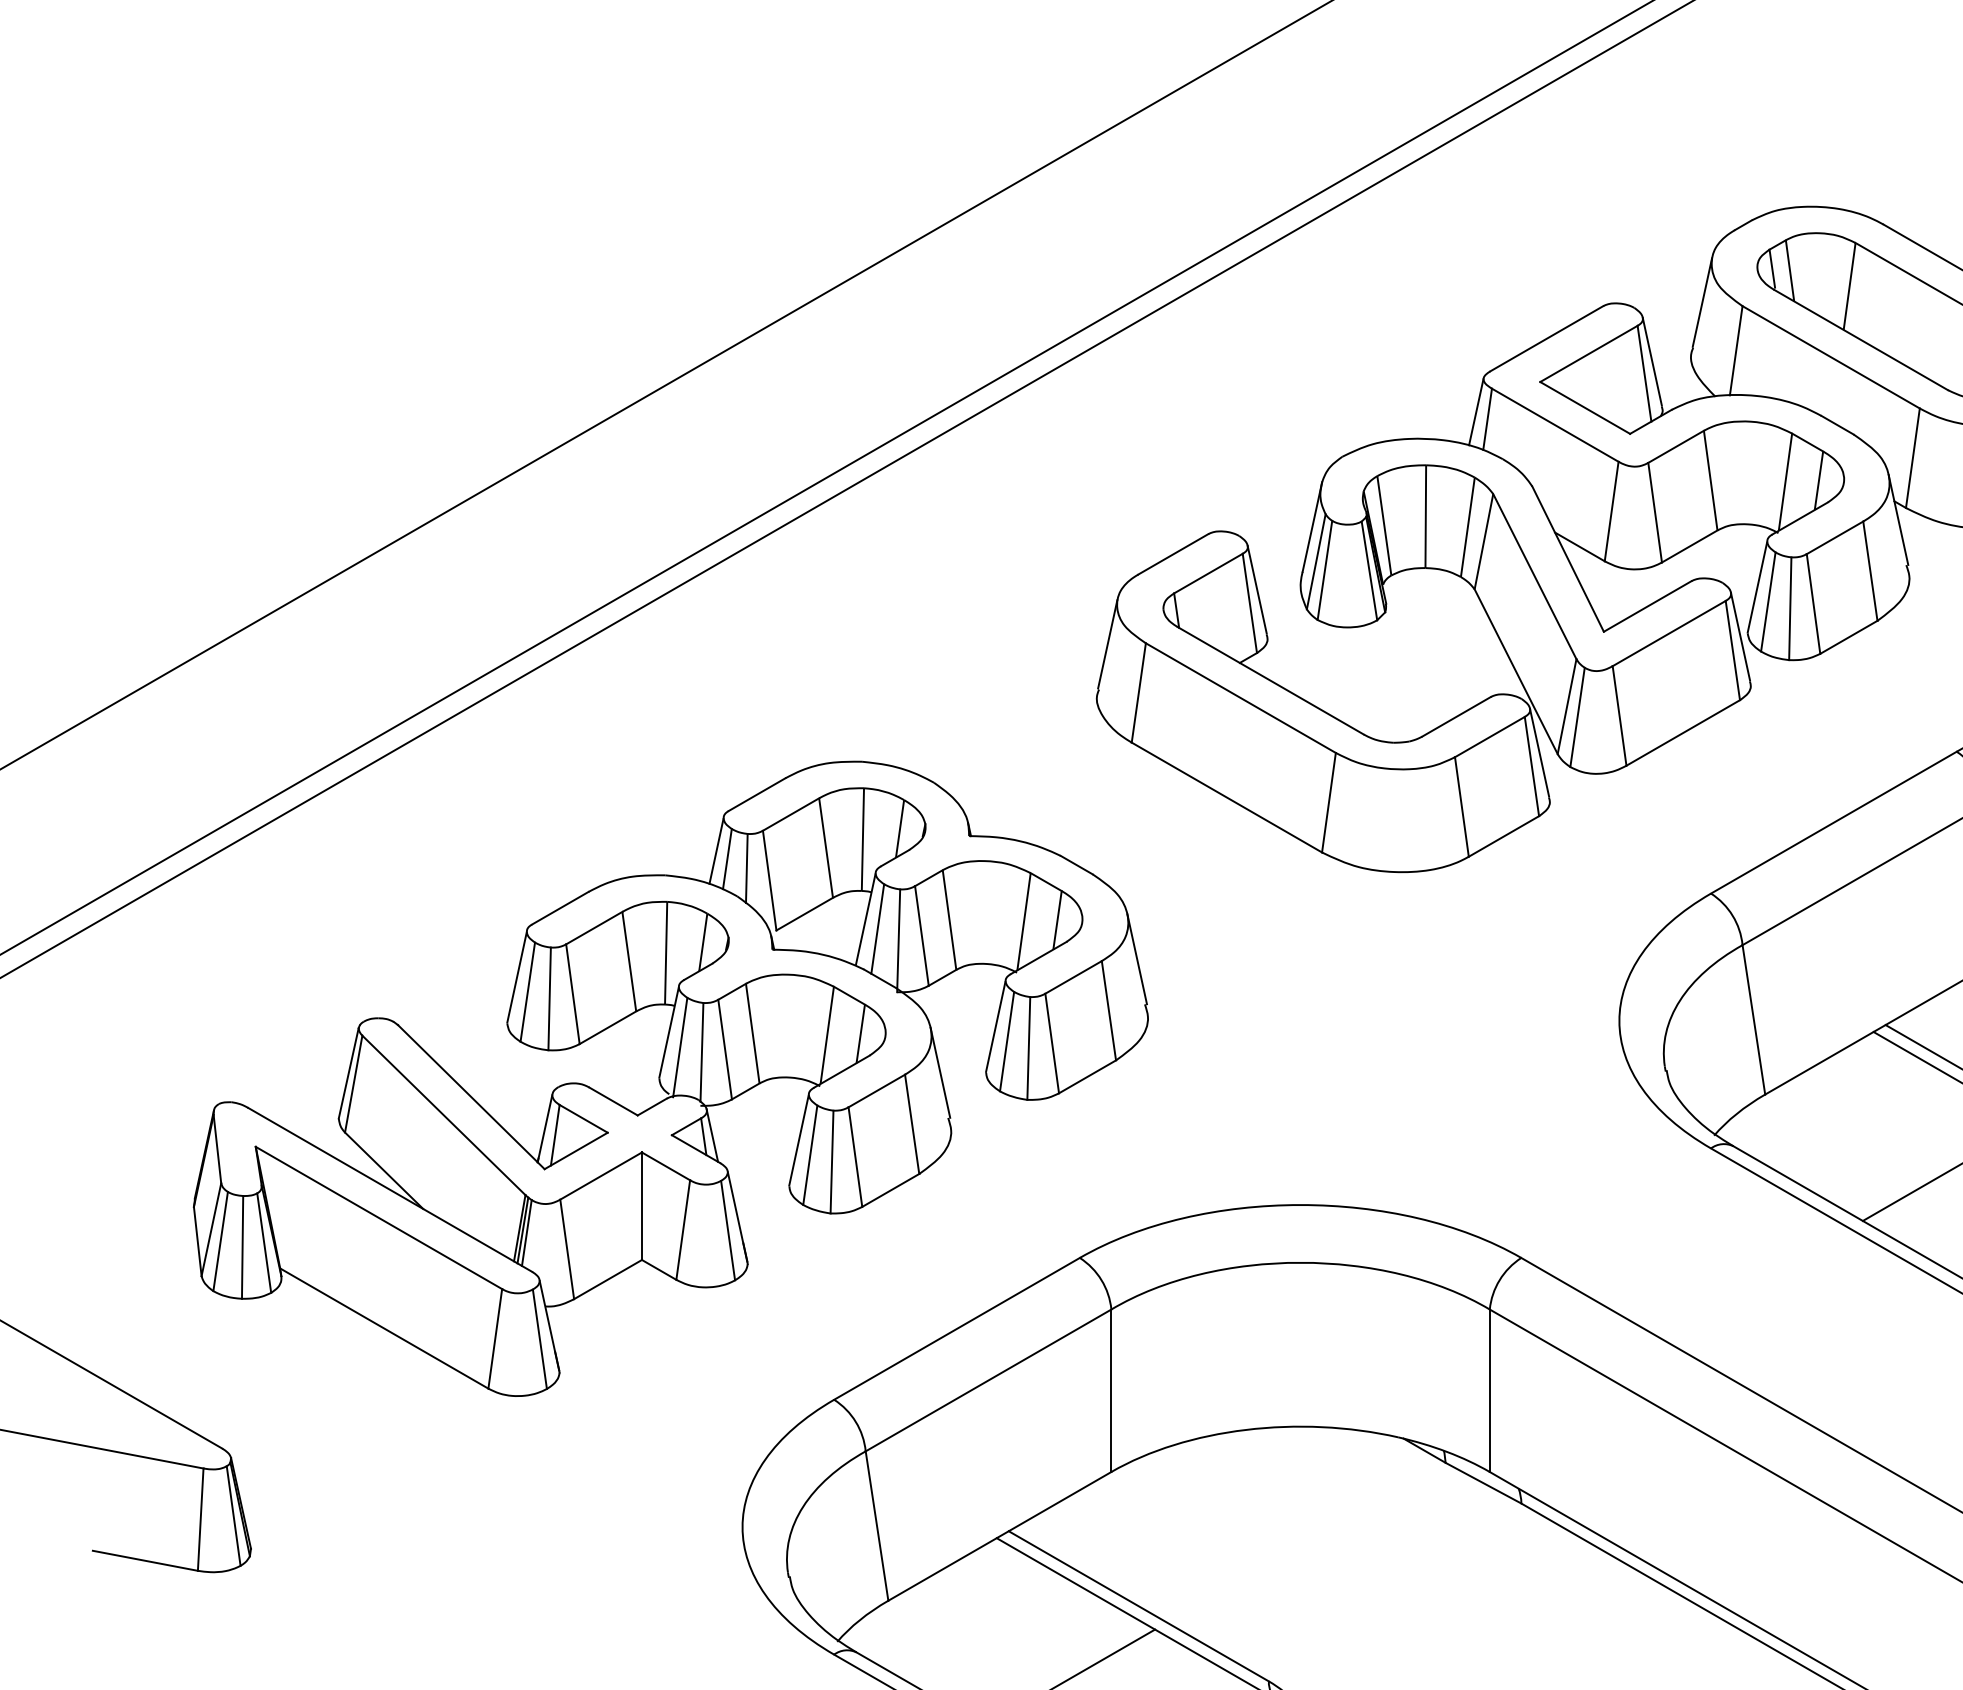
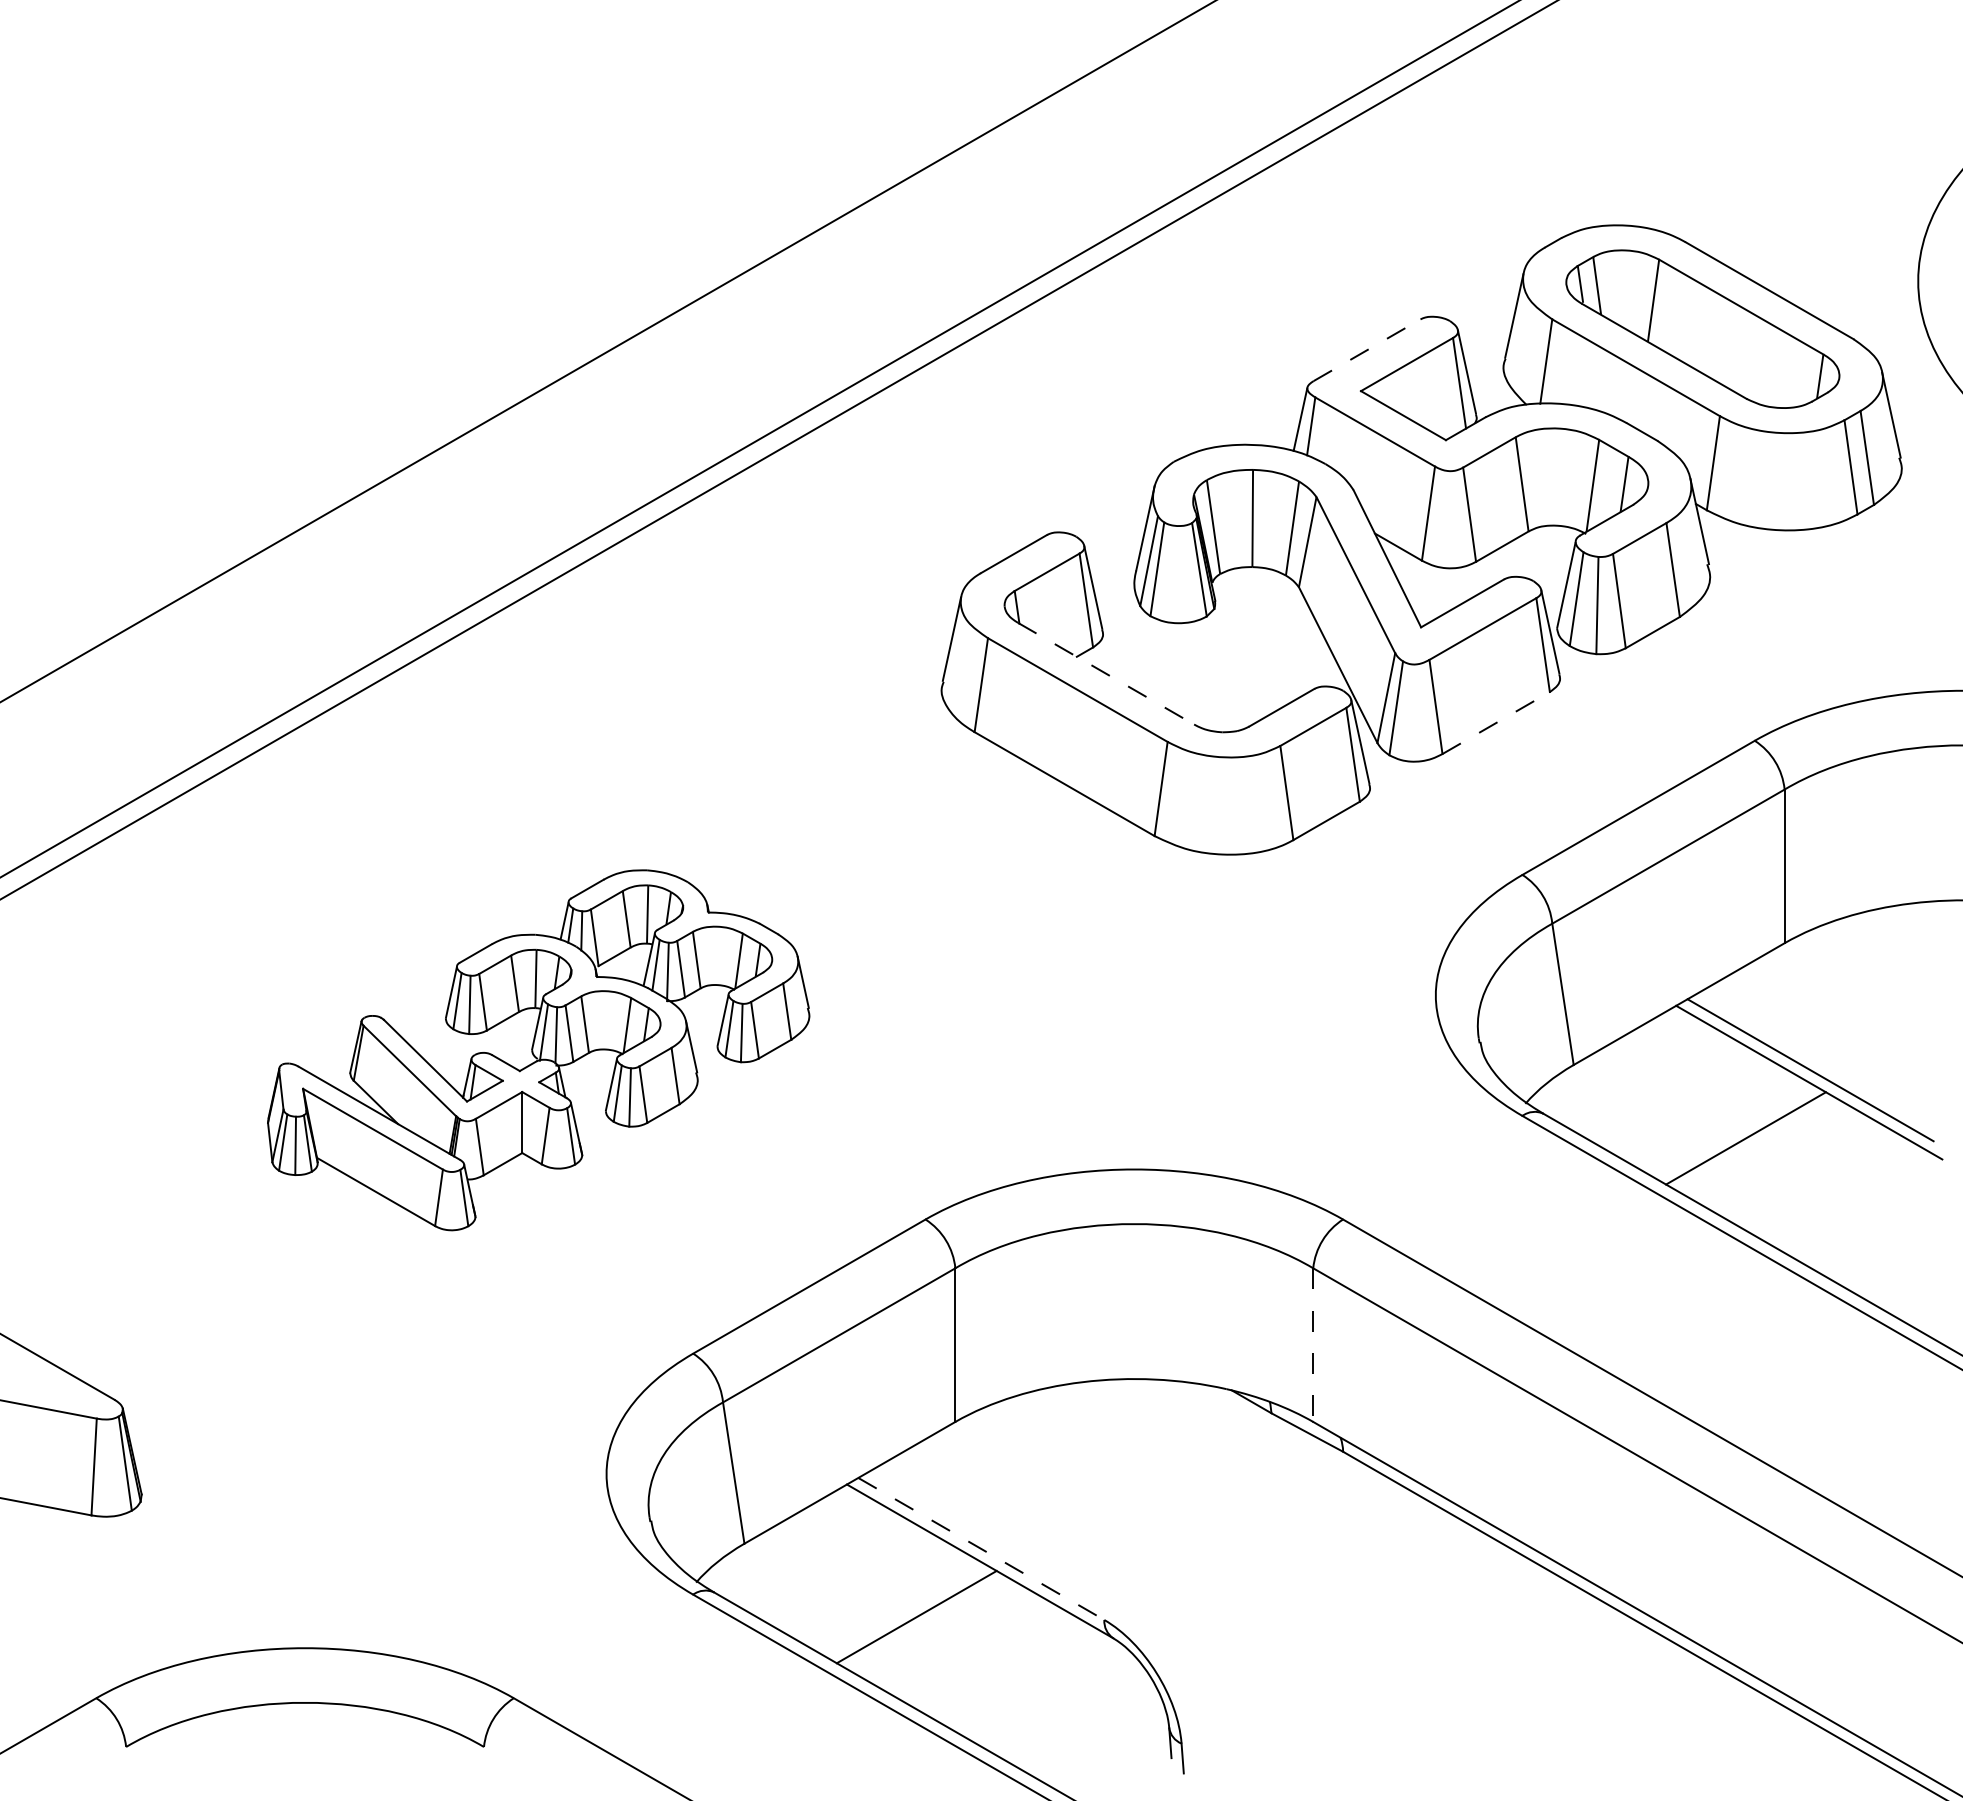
line: (1547, 339) -> (1367, 350), solid -> dashed
line: (1271, 680) -> (1106, 673), solid -> dashed
line: (1683, 733) -> (1496, 723), solid -> dashed
part: (670, 1079) -> (538, 1050), size x0.6
line: (1490, 1391) -> (1313, 1345), solid -> dashed
line: (1139, 1606) -> (981, 1549), solid -> dashed

